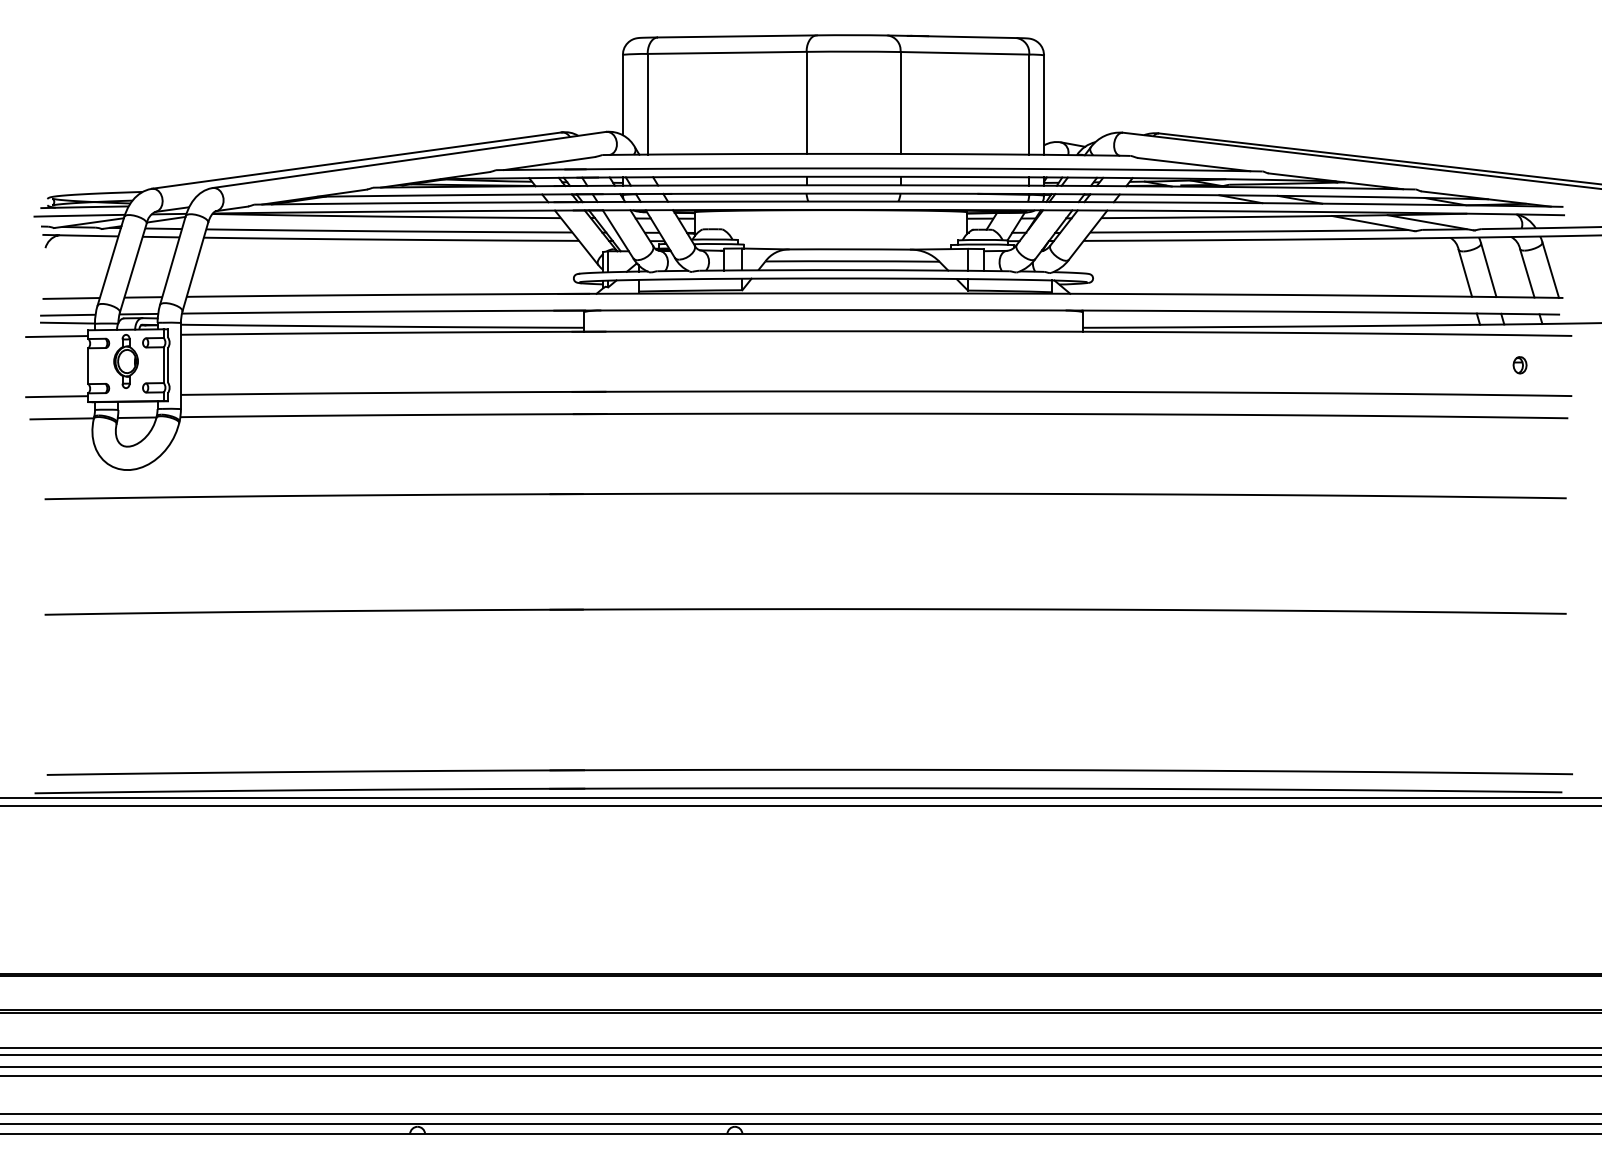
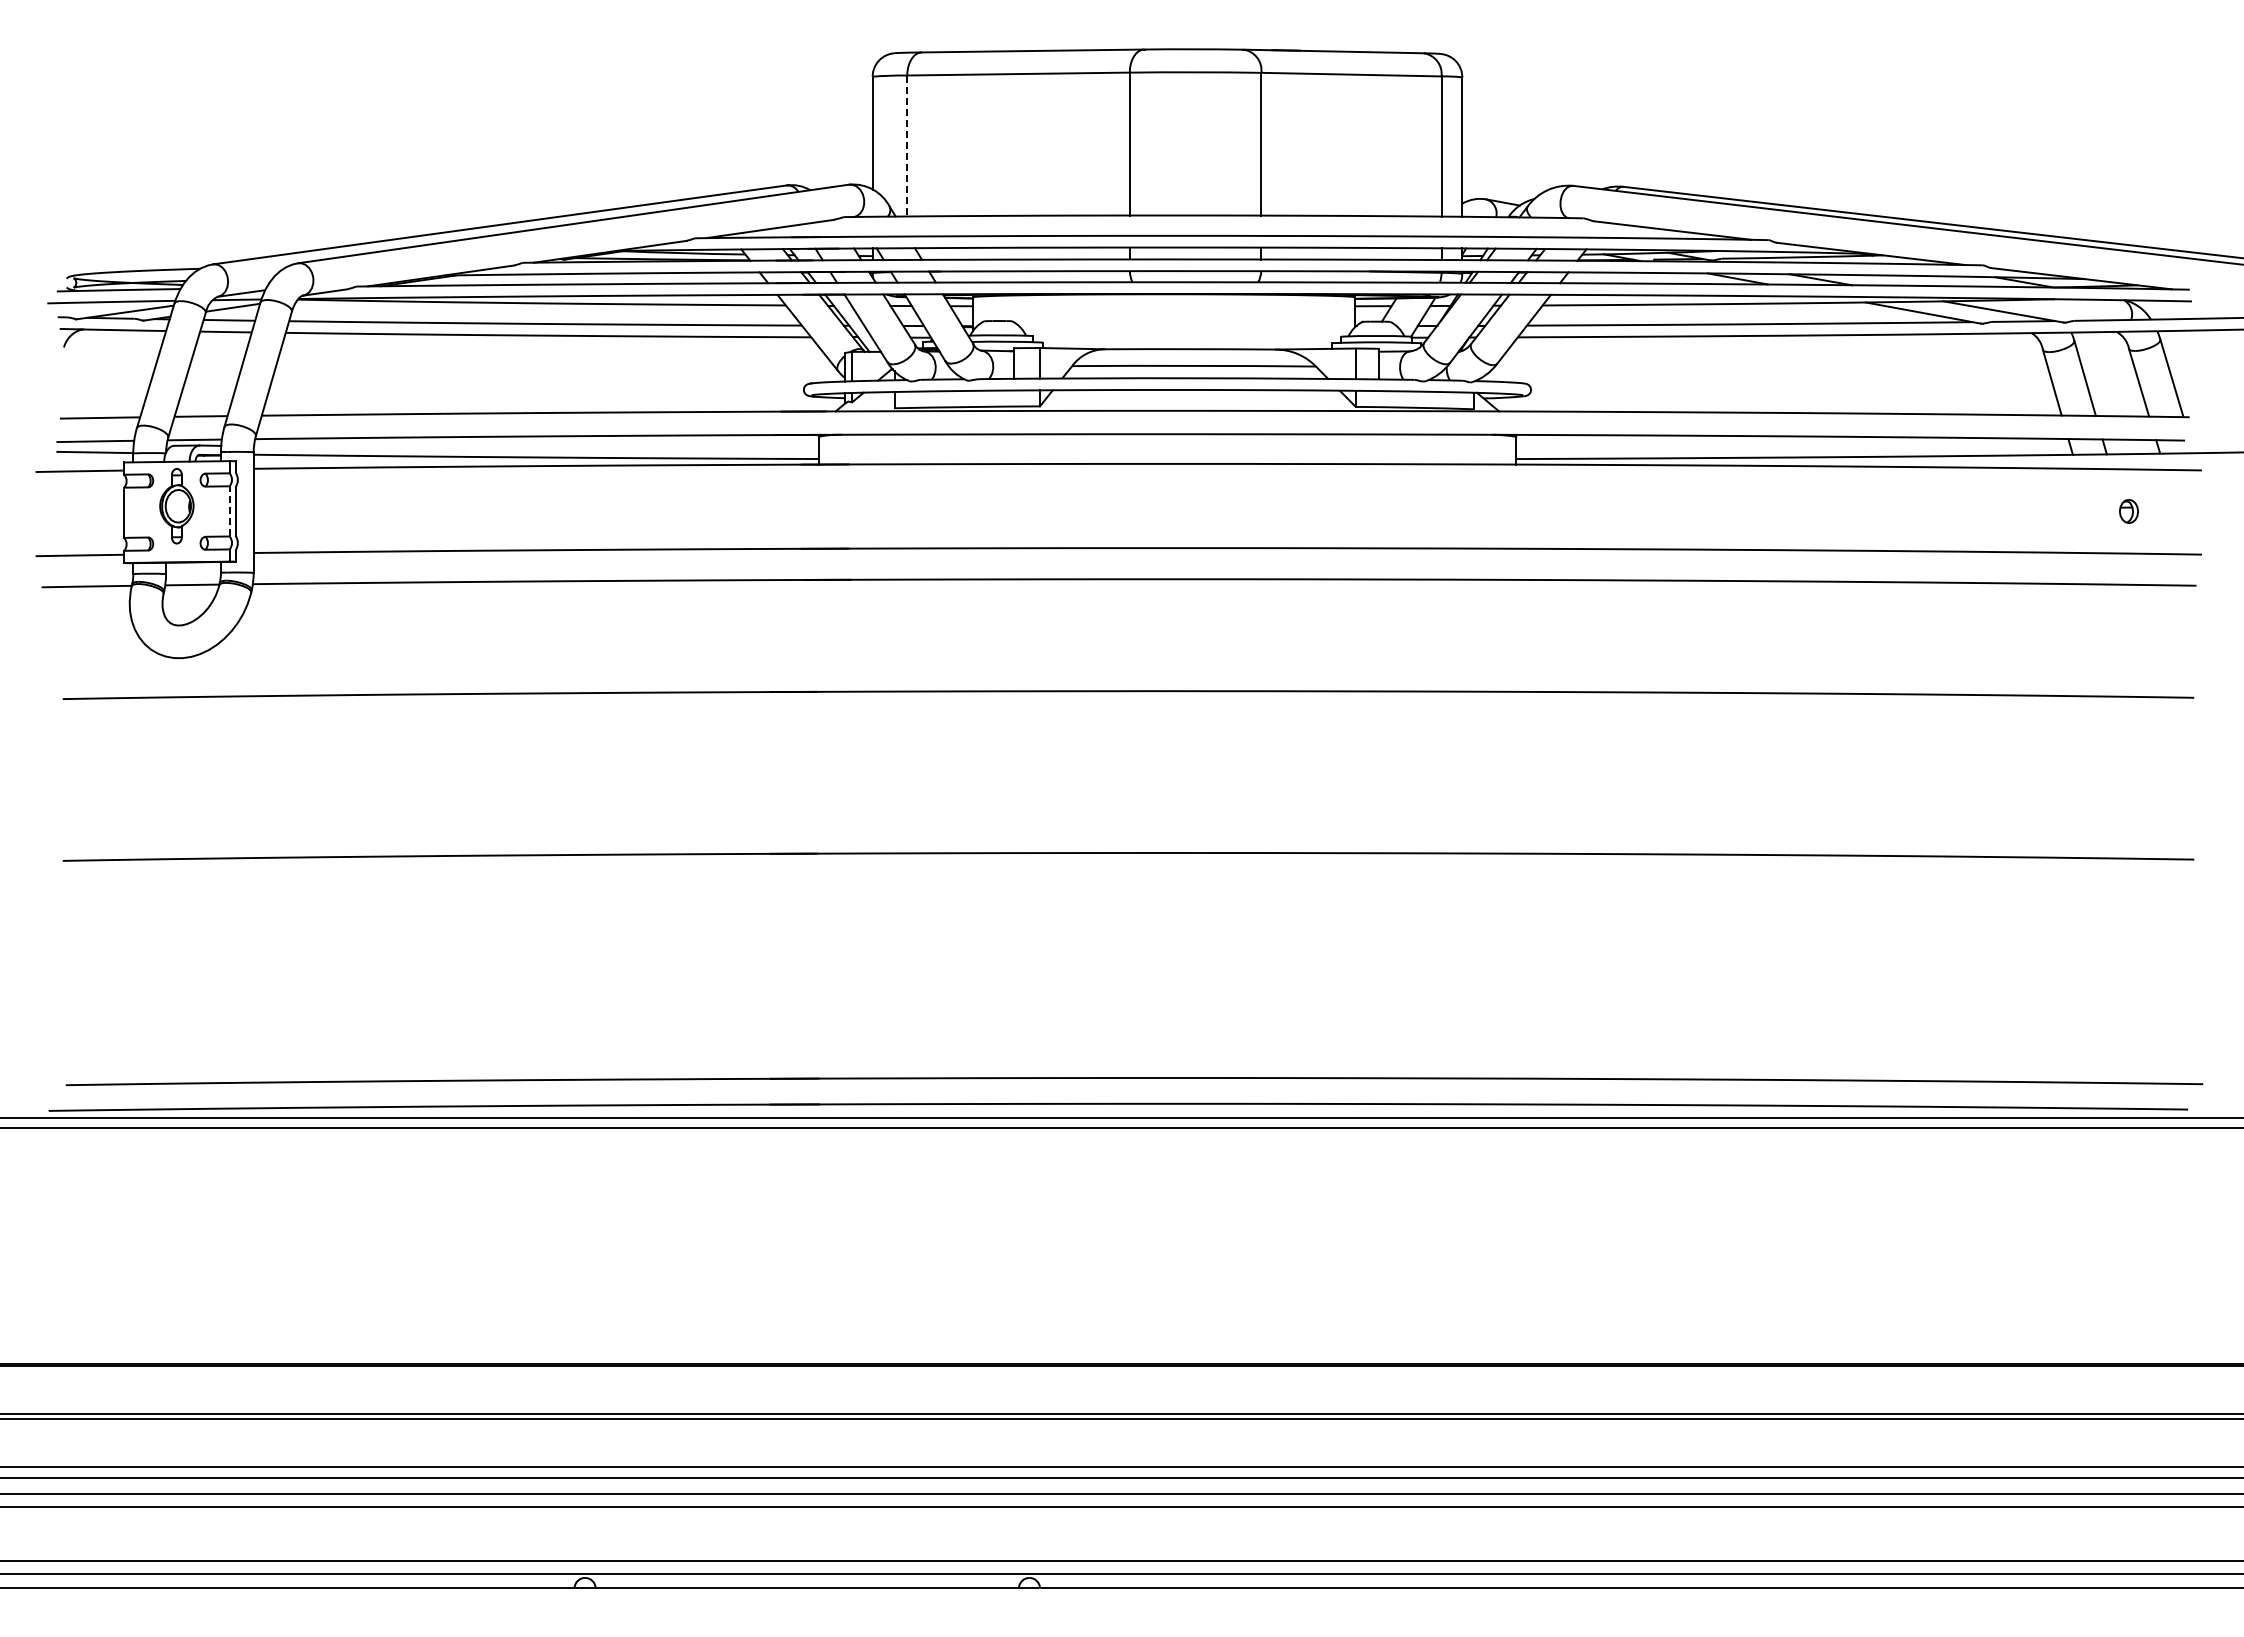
line: (647, 104) -> (907, 146), solid -> dashed
line: (163, 364) -> (229, 510), solid -> dashed

